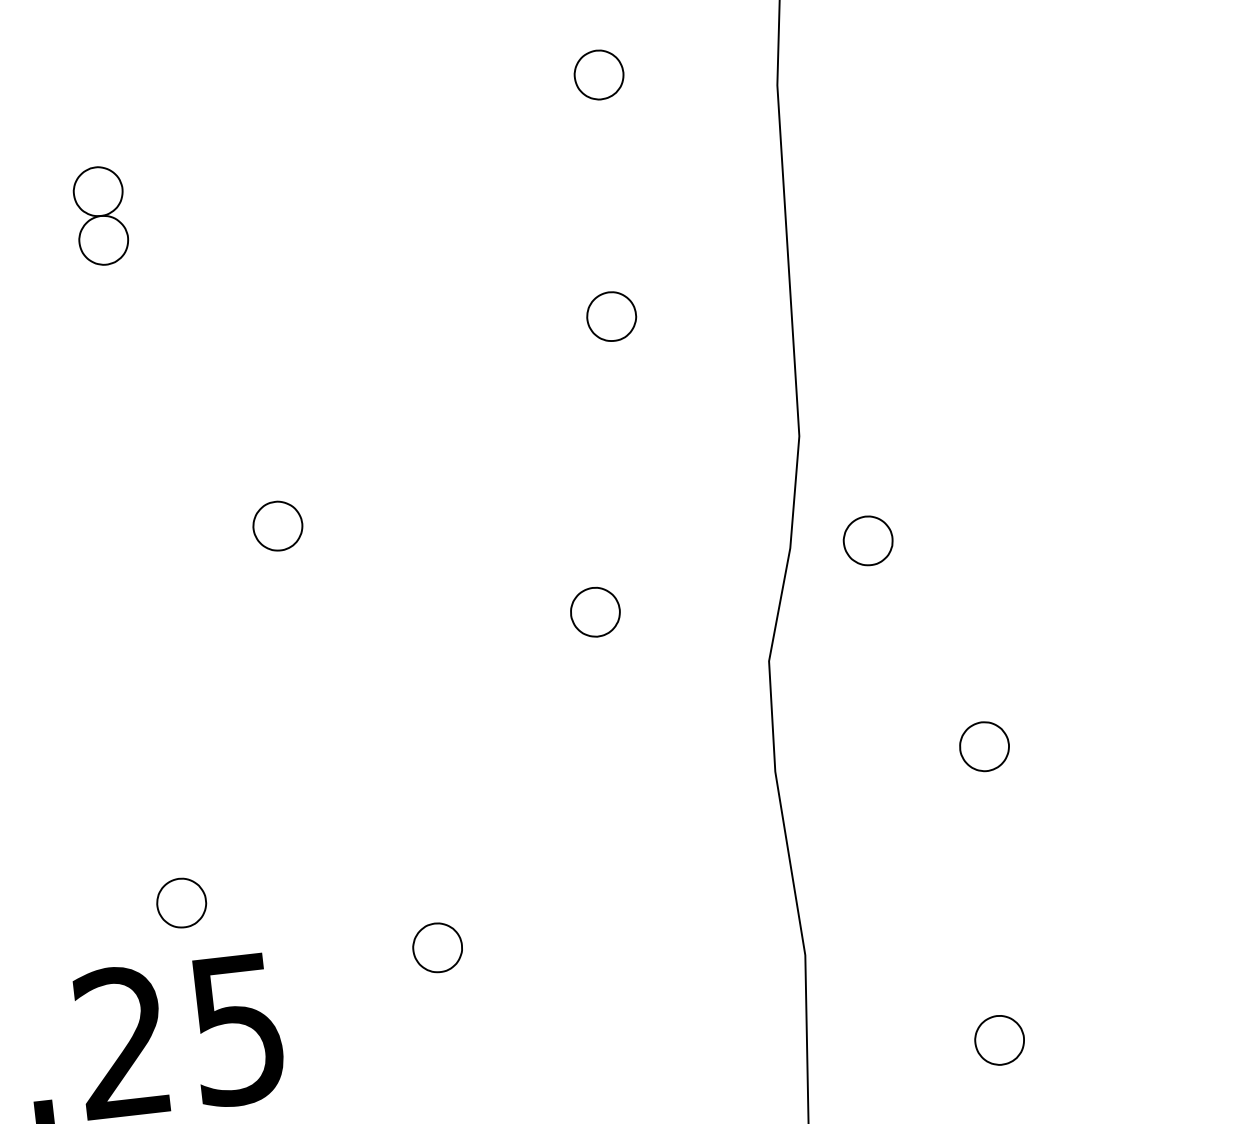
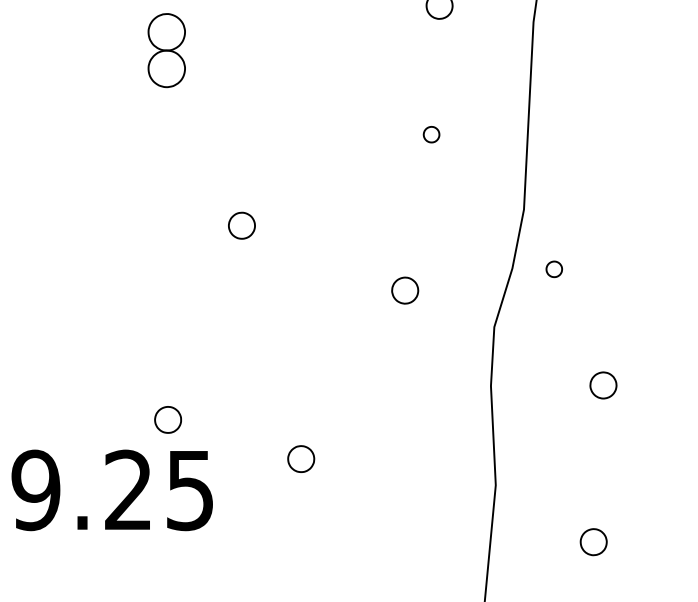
part: (100, 215) -> (166, 50), size x1.4
part: (611, 316) -> (431, 134), size x0.6
part: (868, 541) -> (554, 269), size x0.6

